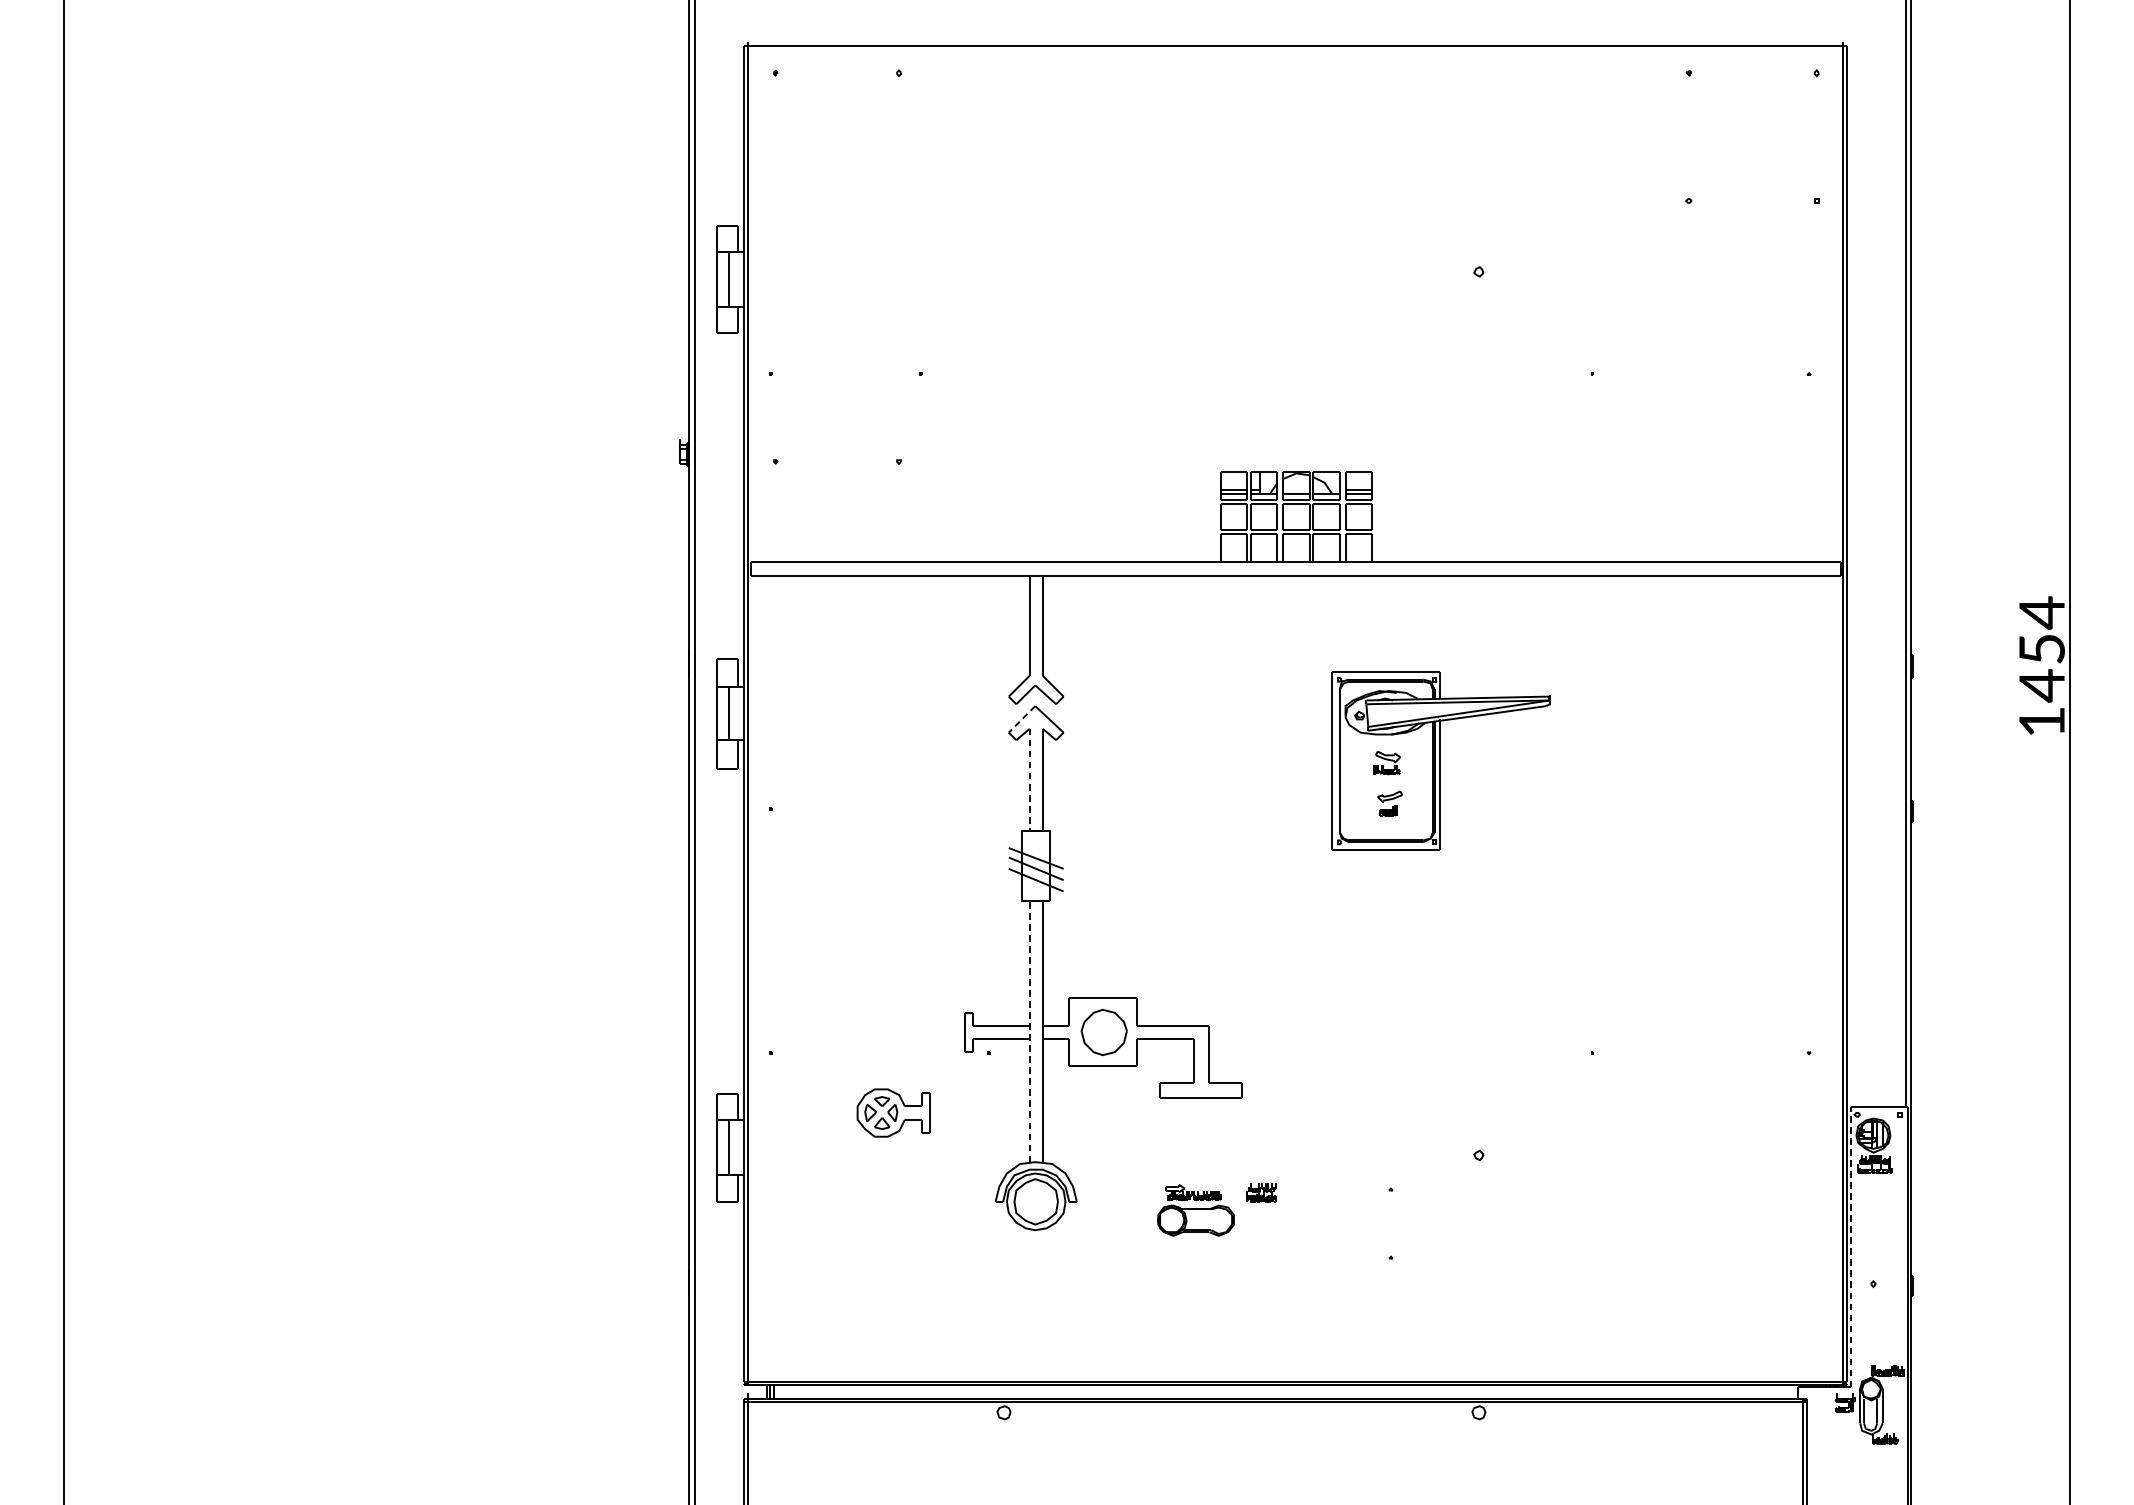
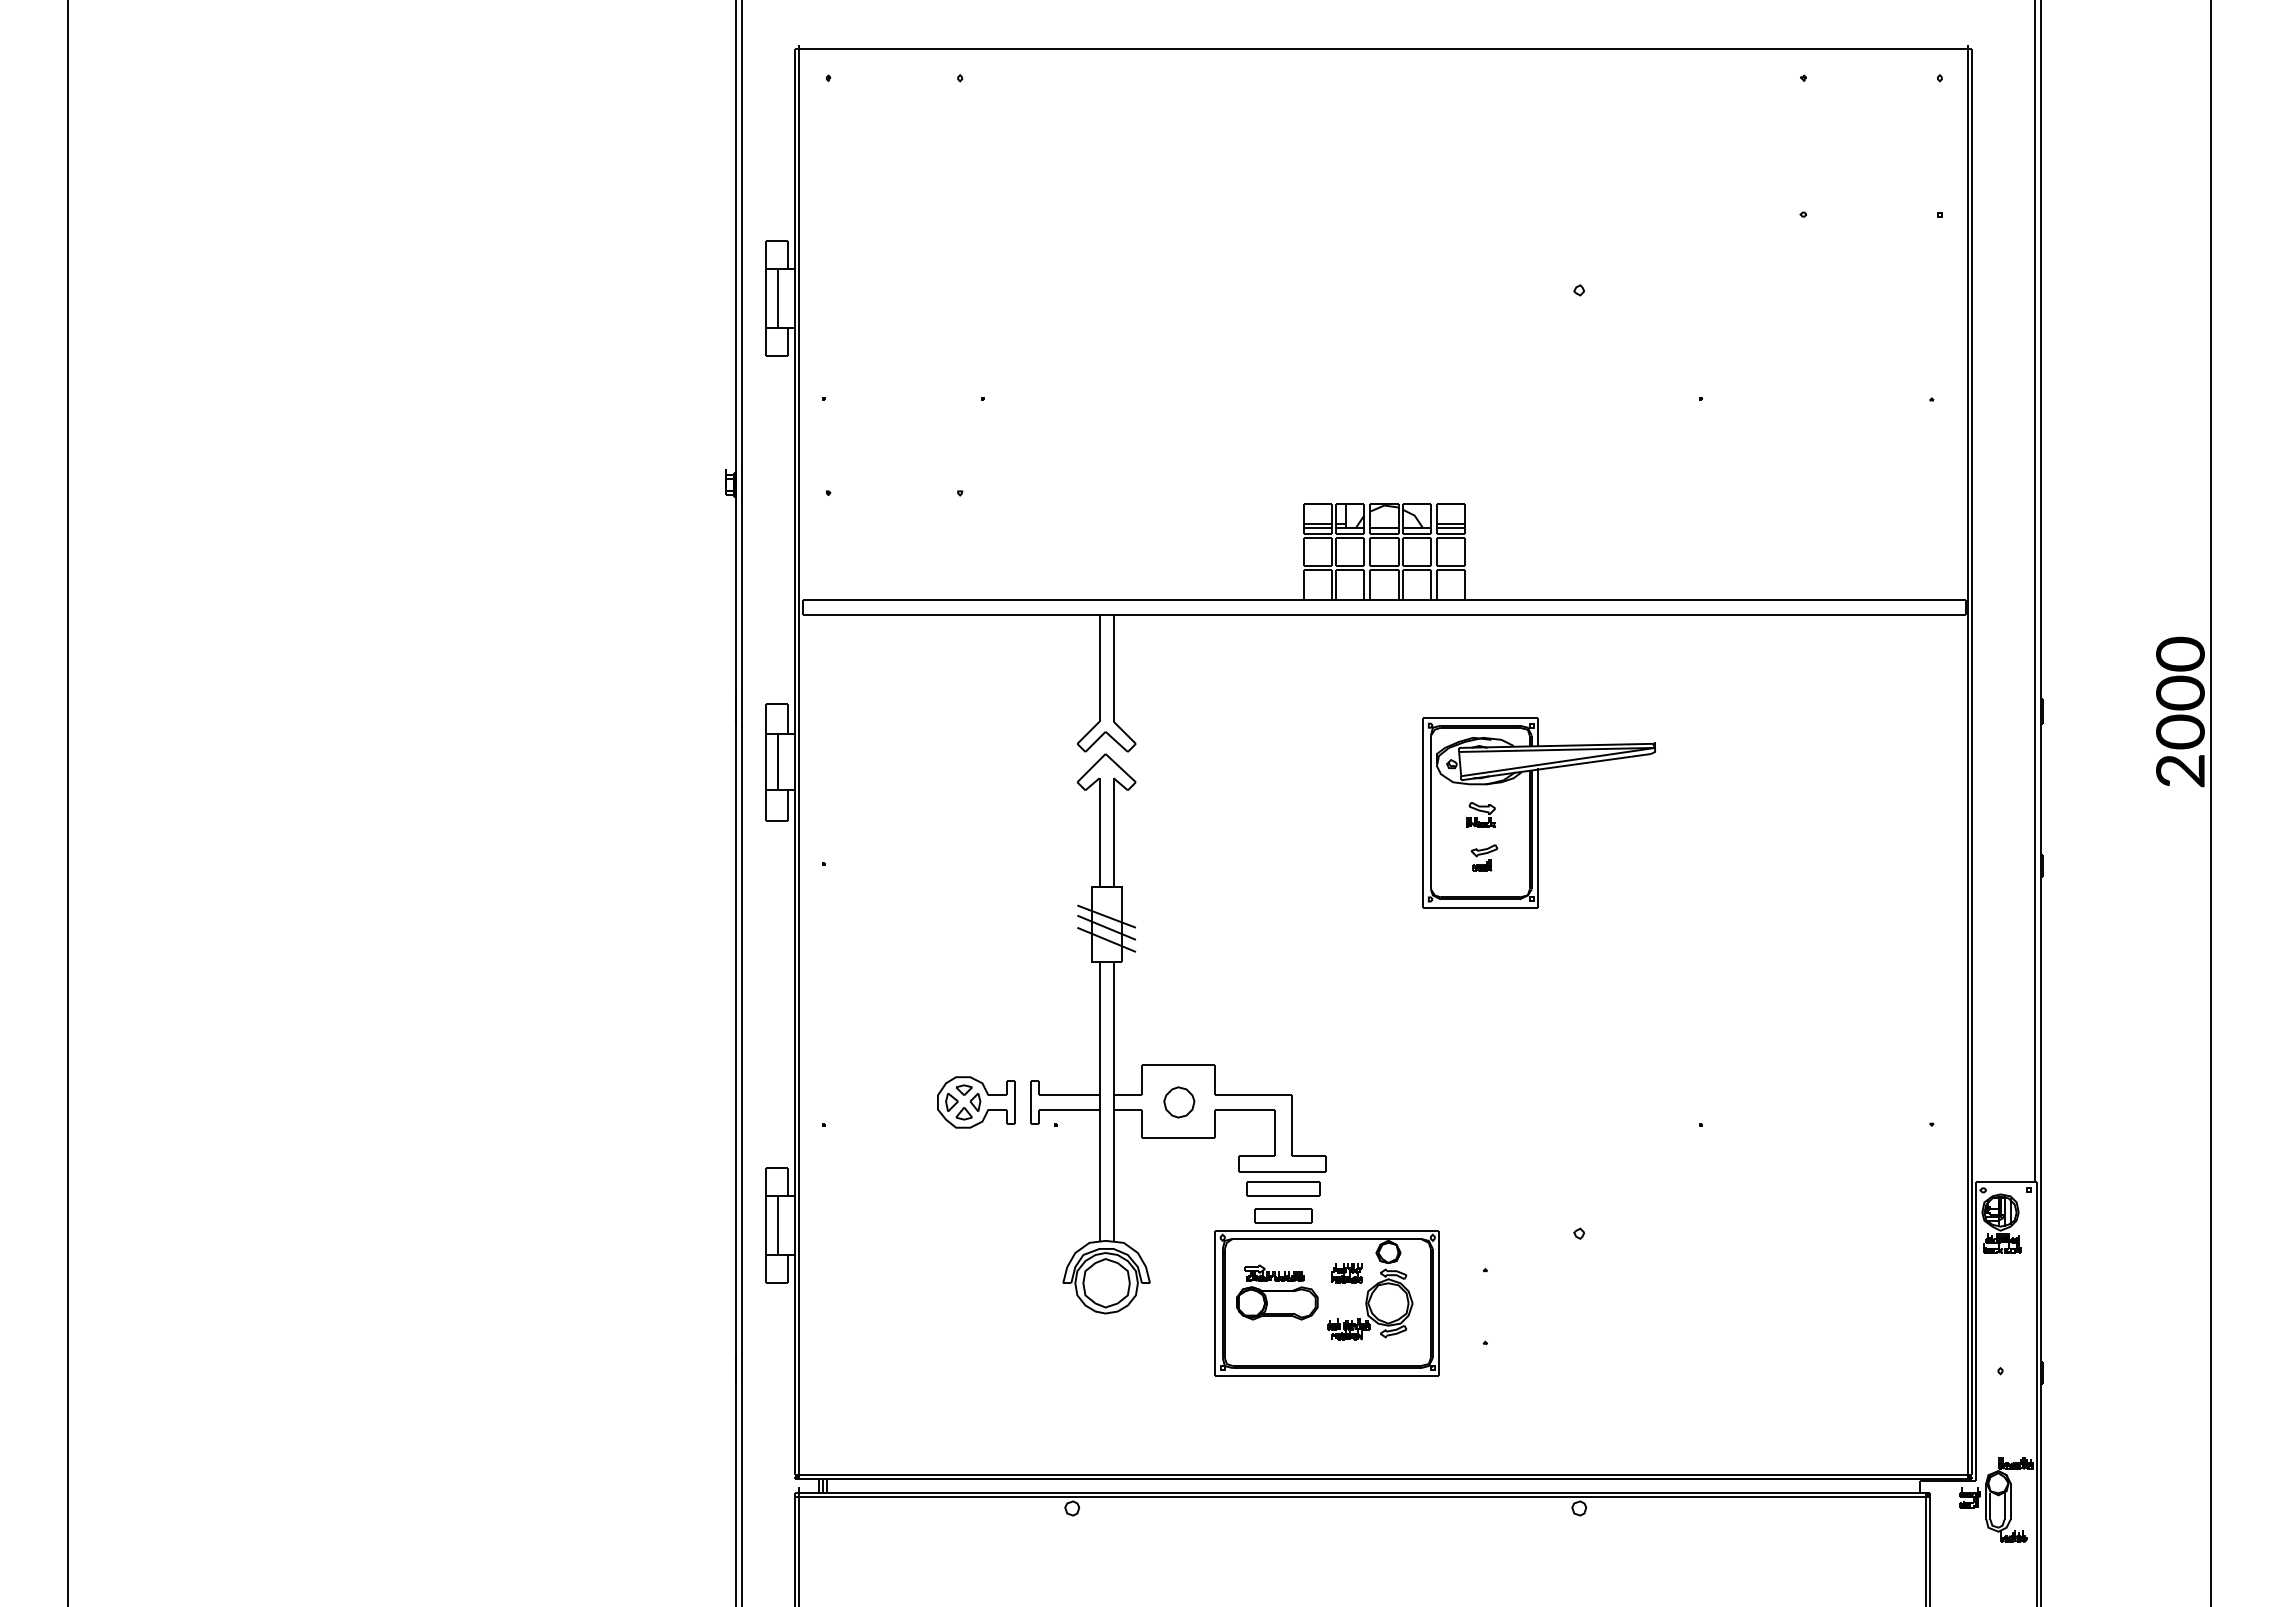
text: (2042, 666) -> (2180, 711), 1454 -> 2000
line: (1022, 719) -> (1091, 768), dashed -> solid
line: (1029, 779) -> (1099, 832), dashed -> solid
line: (1029, 1030) -> (1099, 1100), dashed -> solid
part: (1104, 1032) -> (1179, 1102), size x0.62
part: (893, 1113) -> (976, 1102), moved
part: (1201, 1113) -> (1283, 1188), added
part: (1242, 1210) -> (1326, 1292), added
line: (1850, 1247) -> (1976, 1331), dashed -> solid

